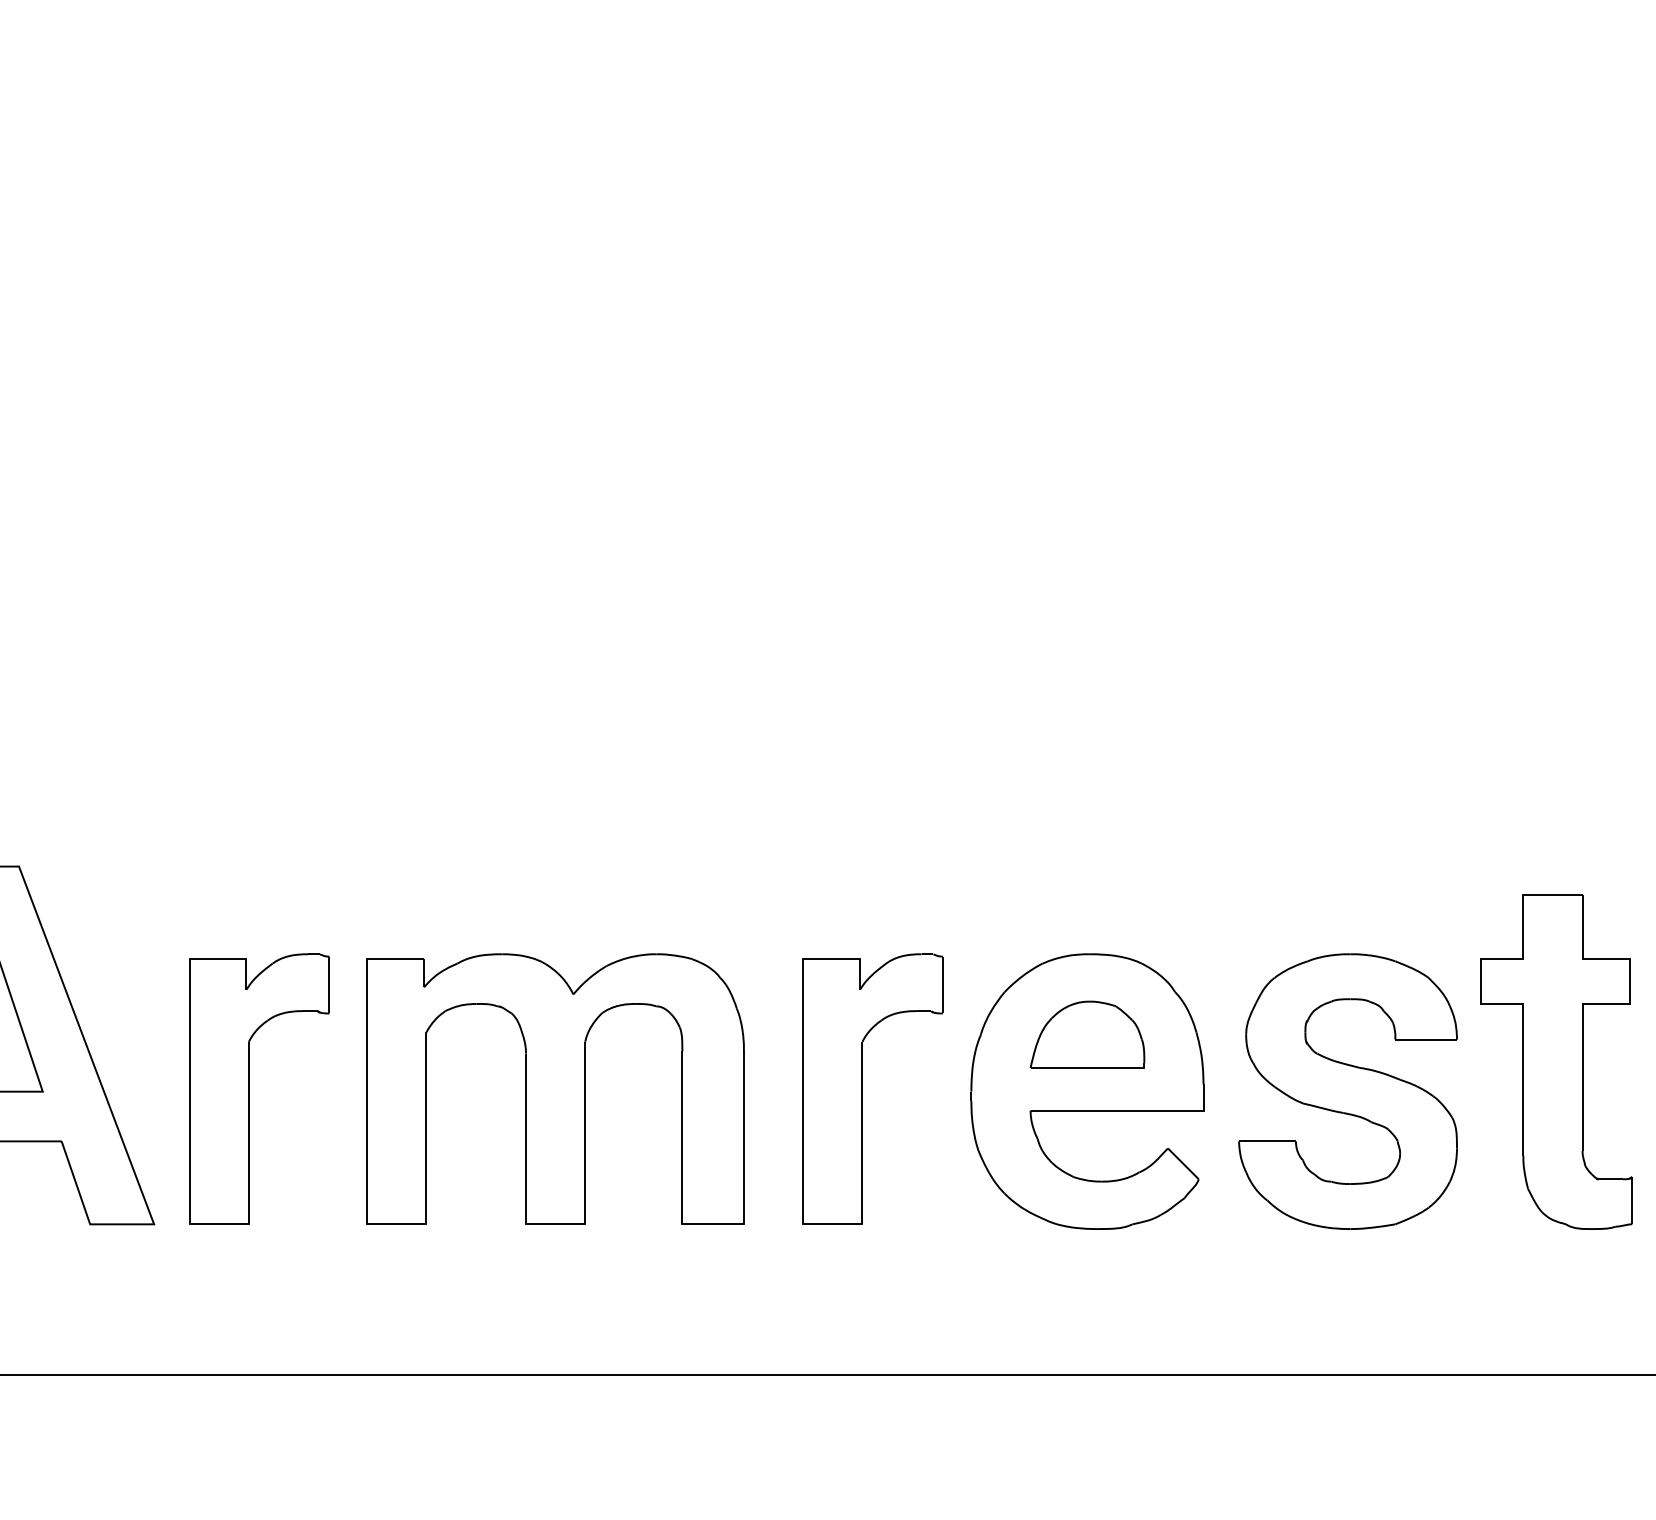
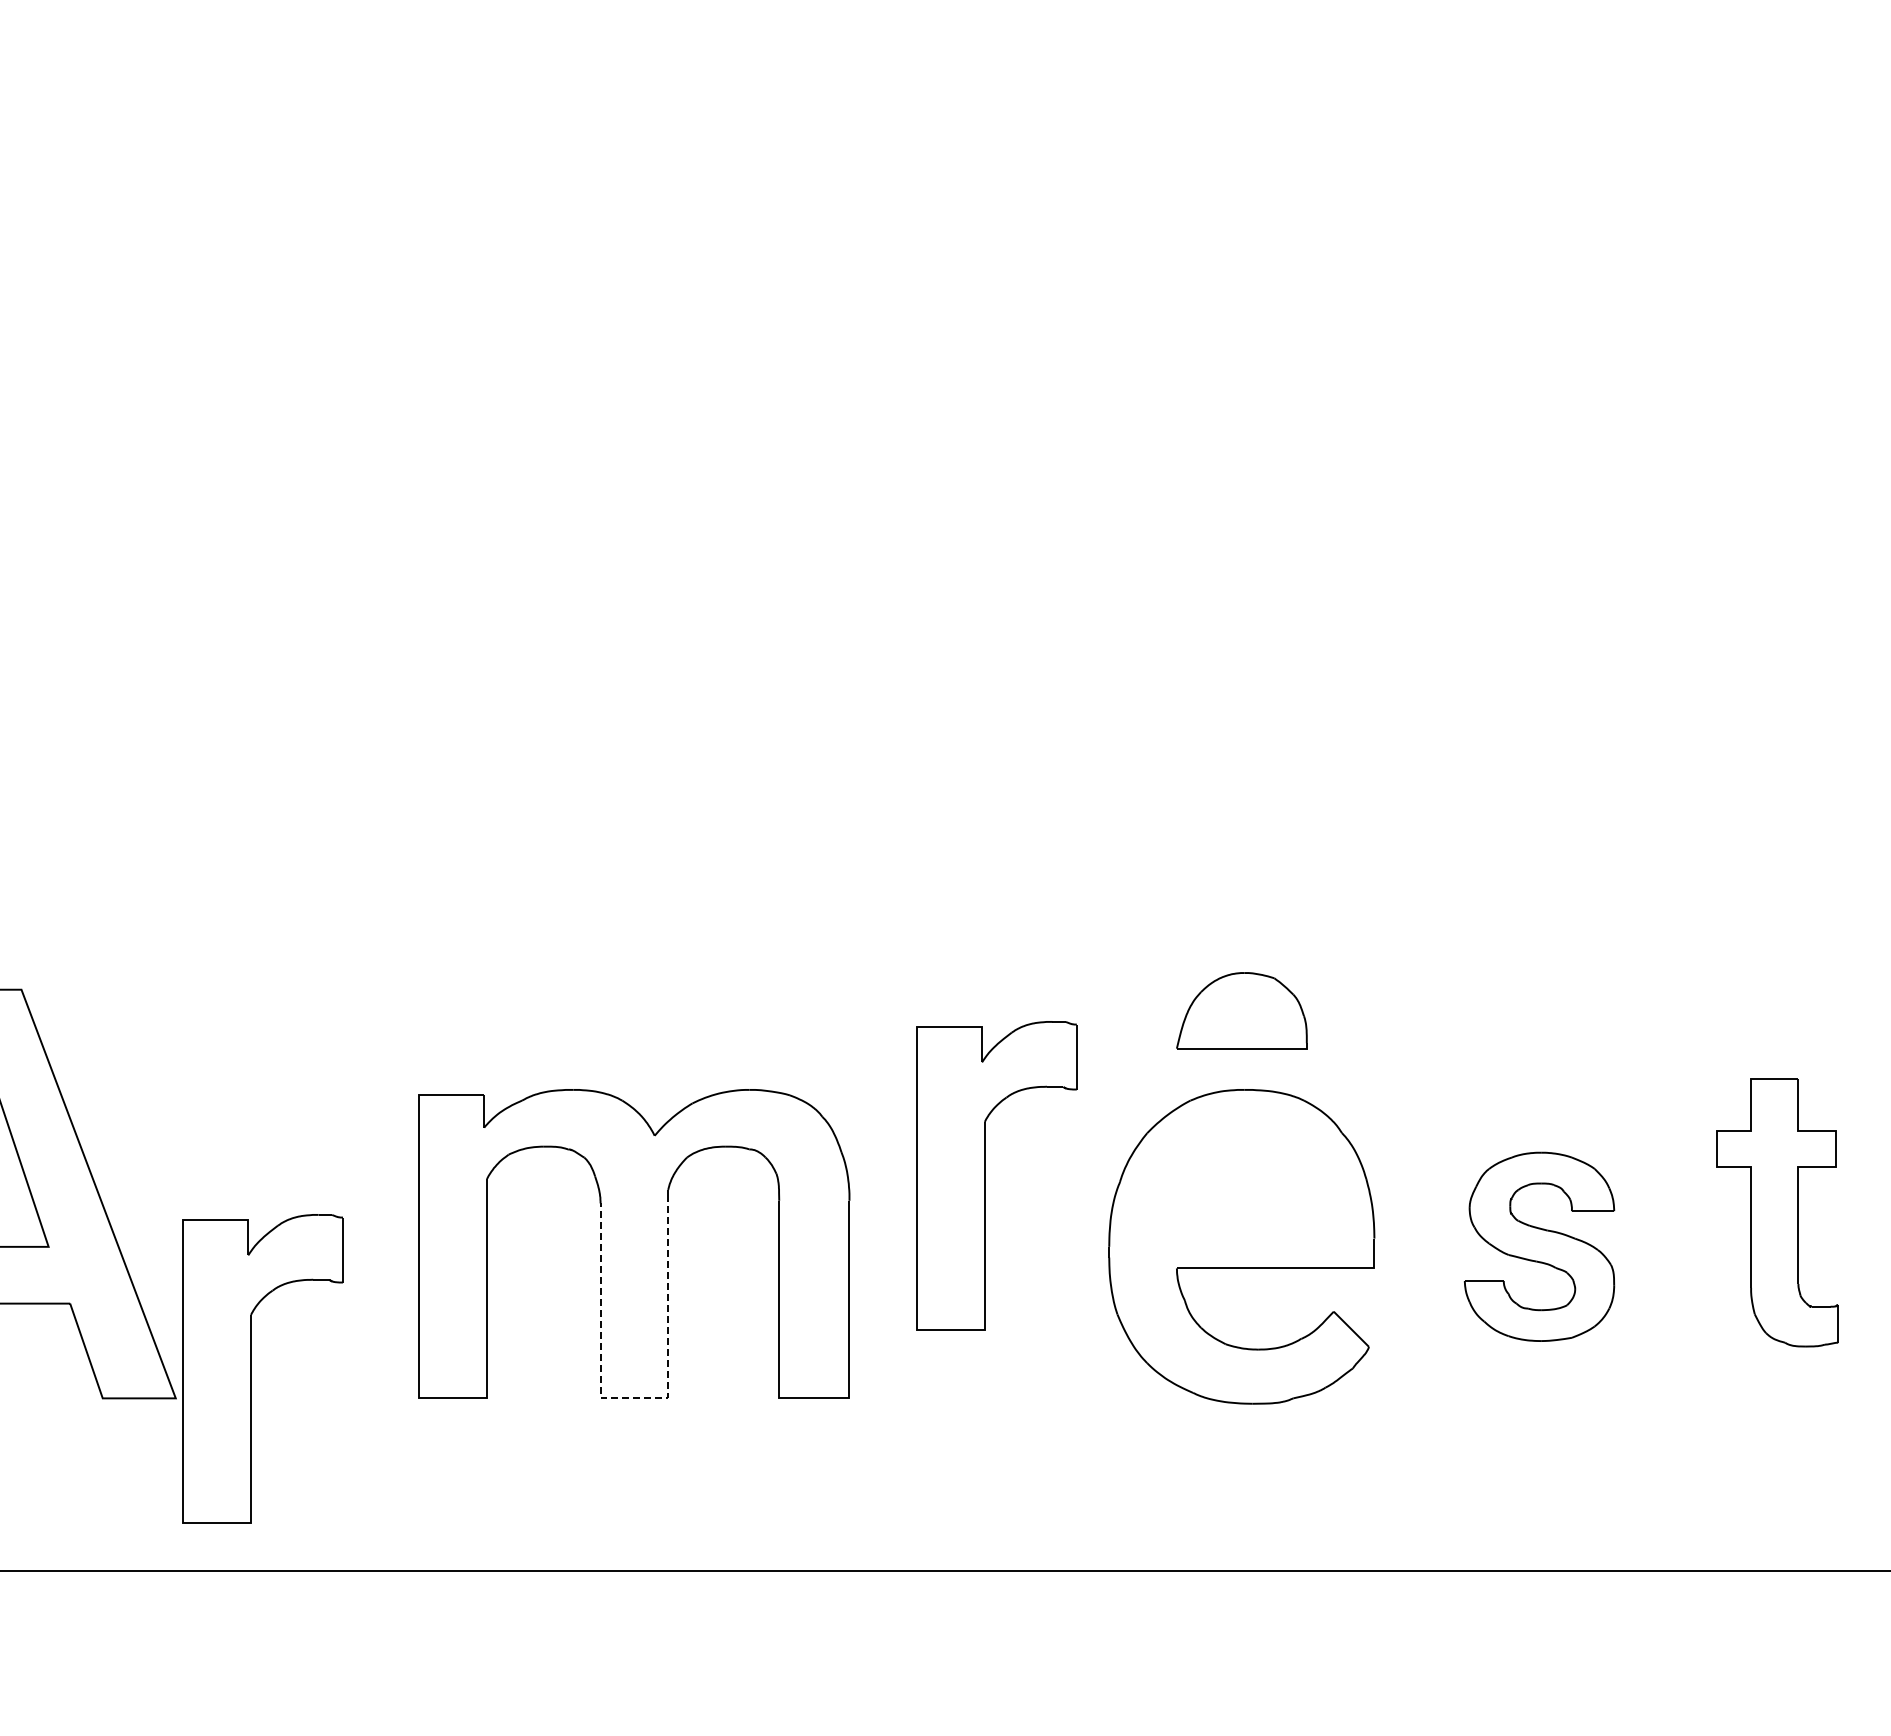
part: (1087, 1034) -> (1241, 1010), moved
part: (1556, 1061) -> (1777, 1212), size x0.7
part: (249, 1088) -> (251, 1368), moved
part: (863, 1088) -> (985, 1175), moved
part: (1348, 1091) -> (1539, 1246), size x0.6
line: (559, 1224) -> (638, 1398), solid -> dashed

